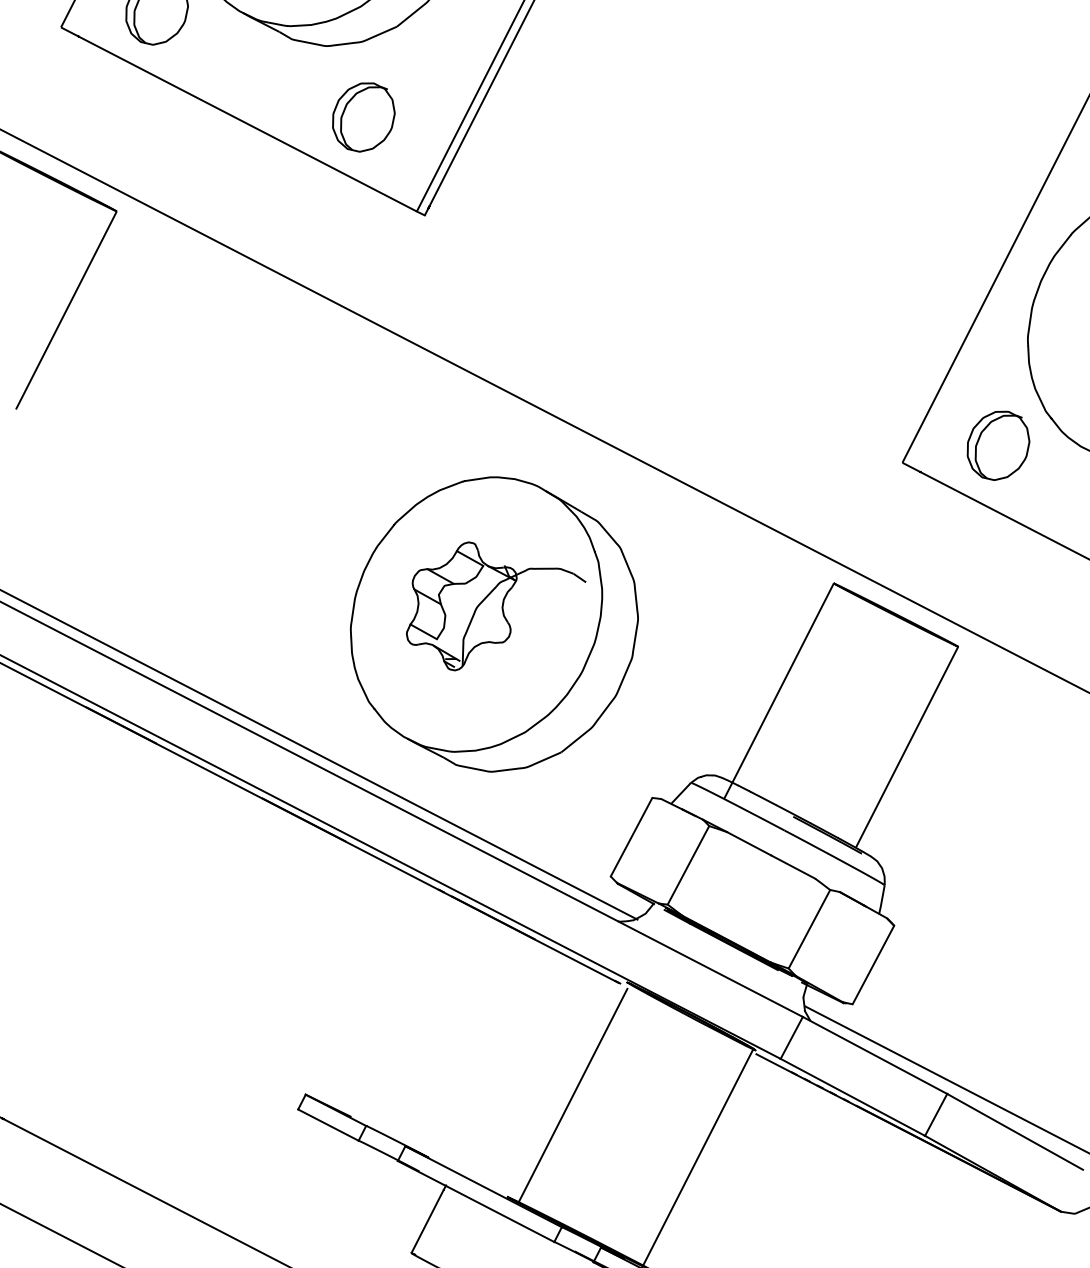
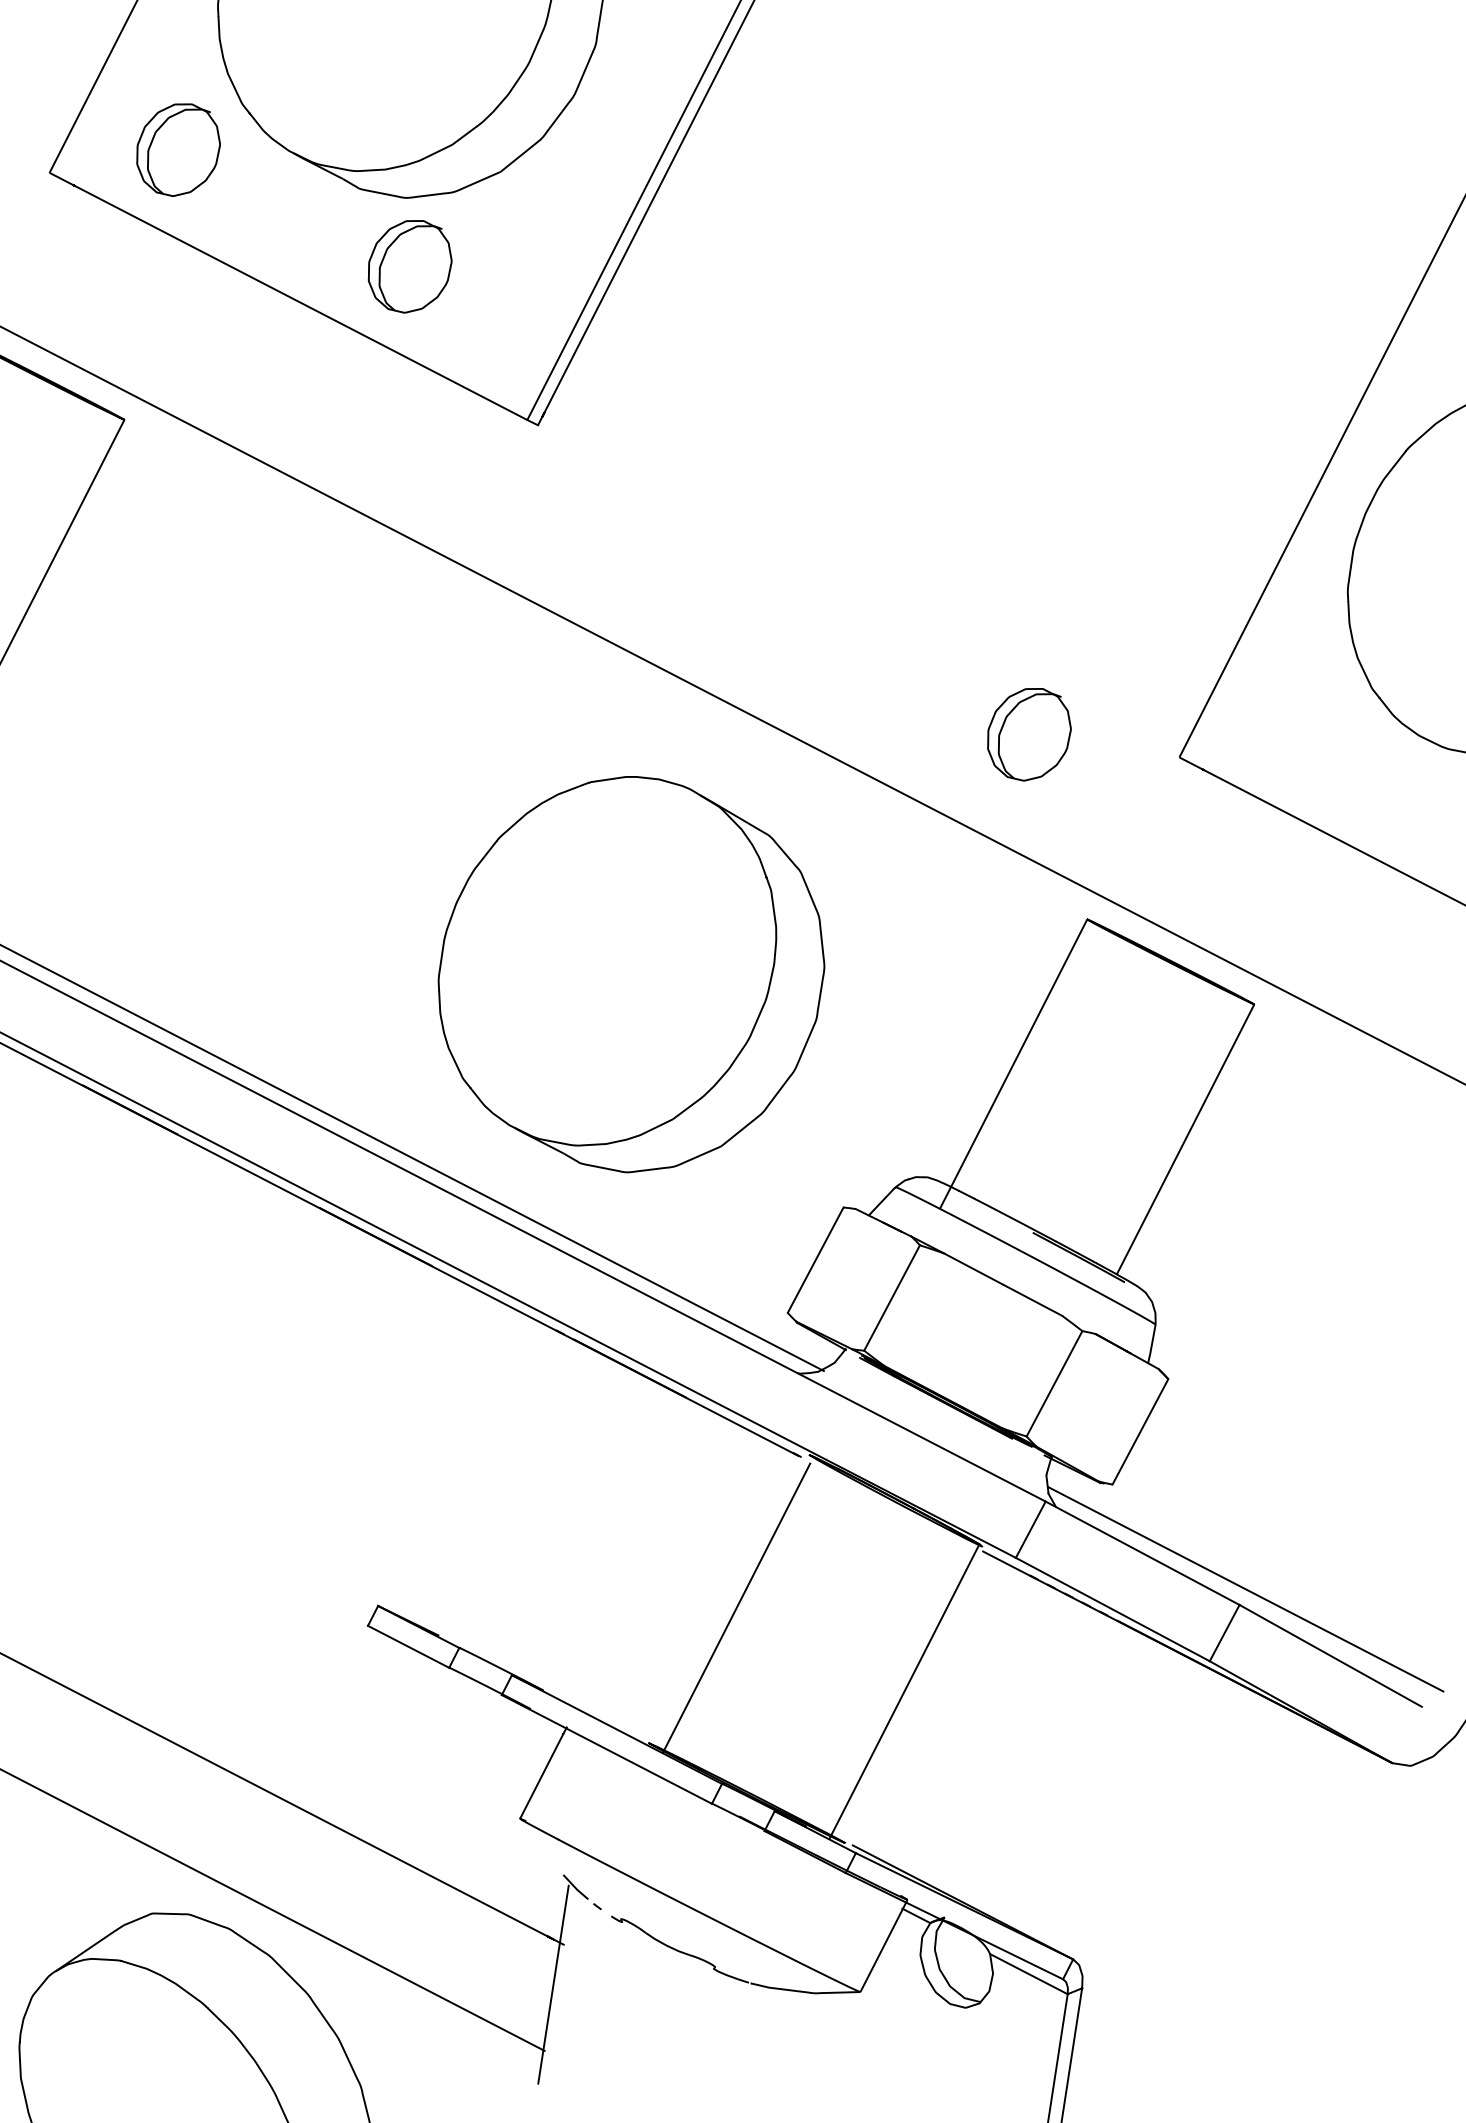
part: (363, 117) -> (409, 266), moved
part: (998, 445) -> (1029, 734), moved
part: (495, 606) -> (633, 950), removed

